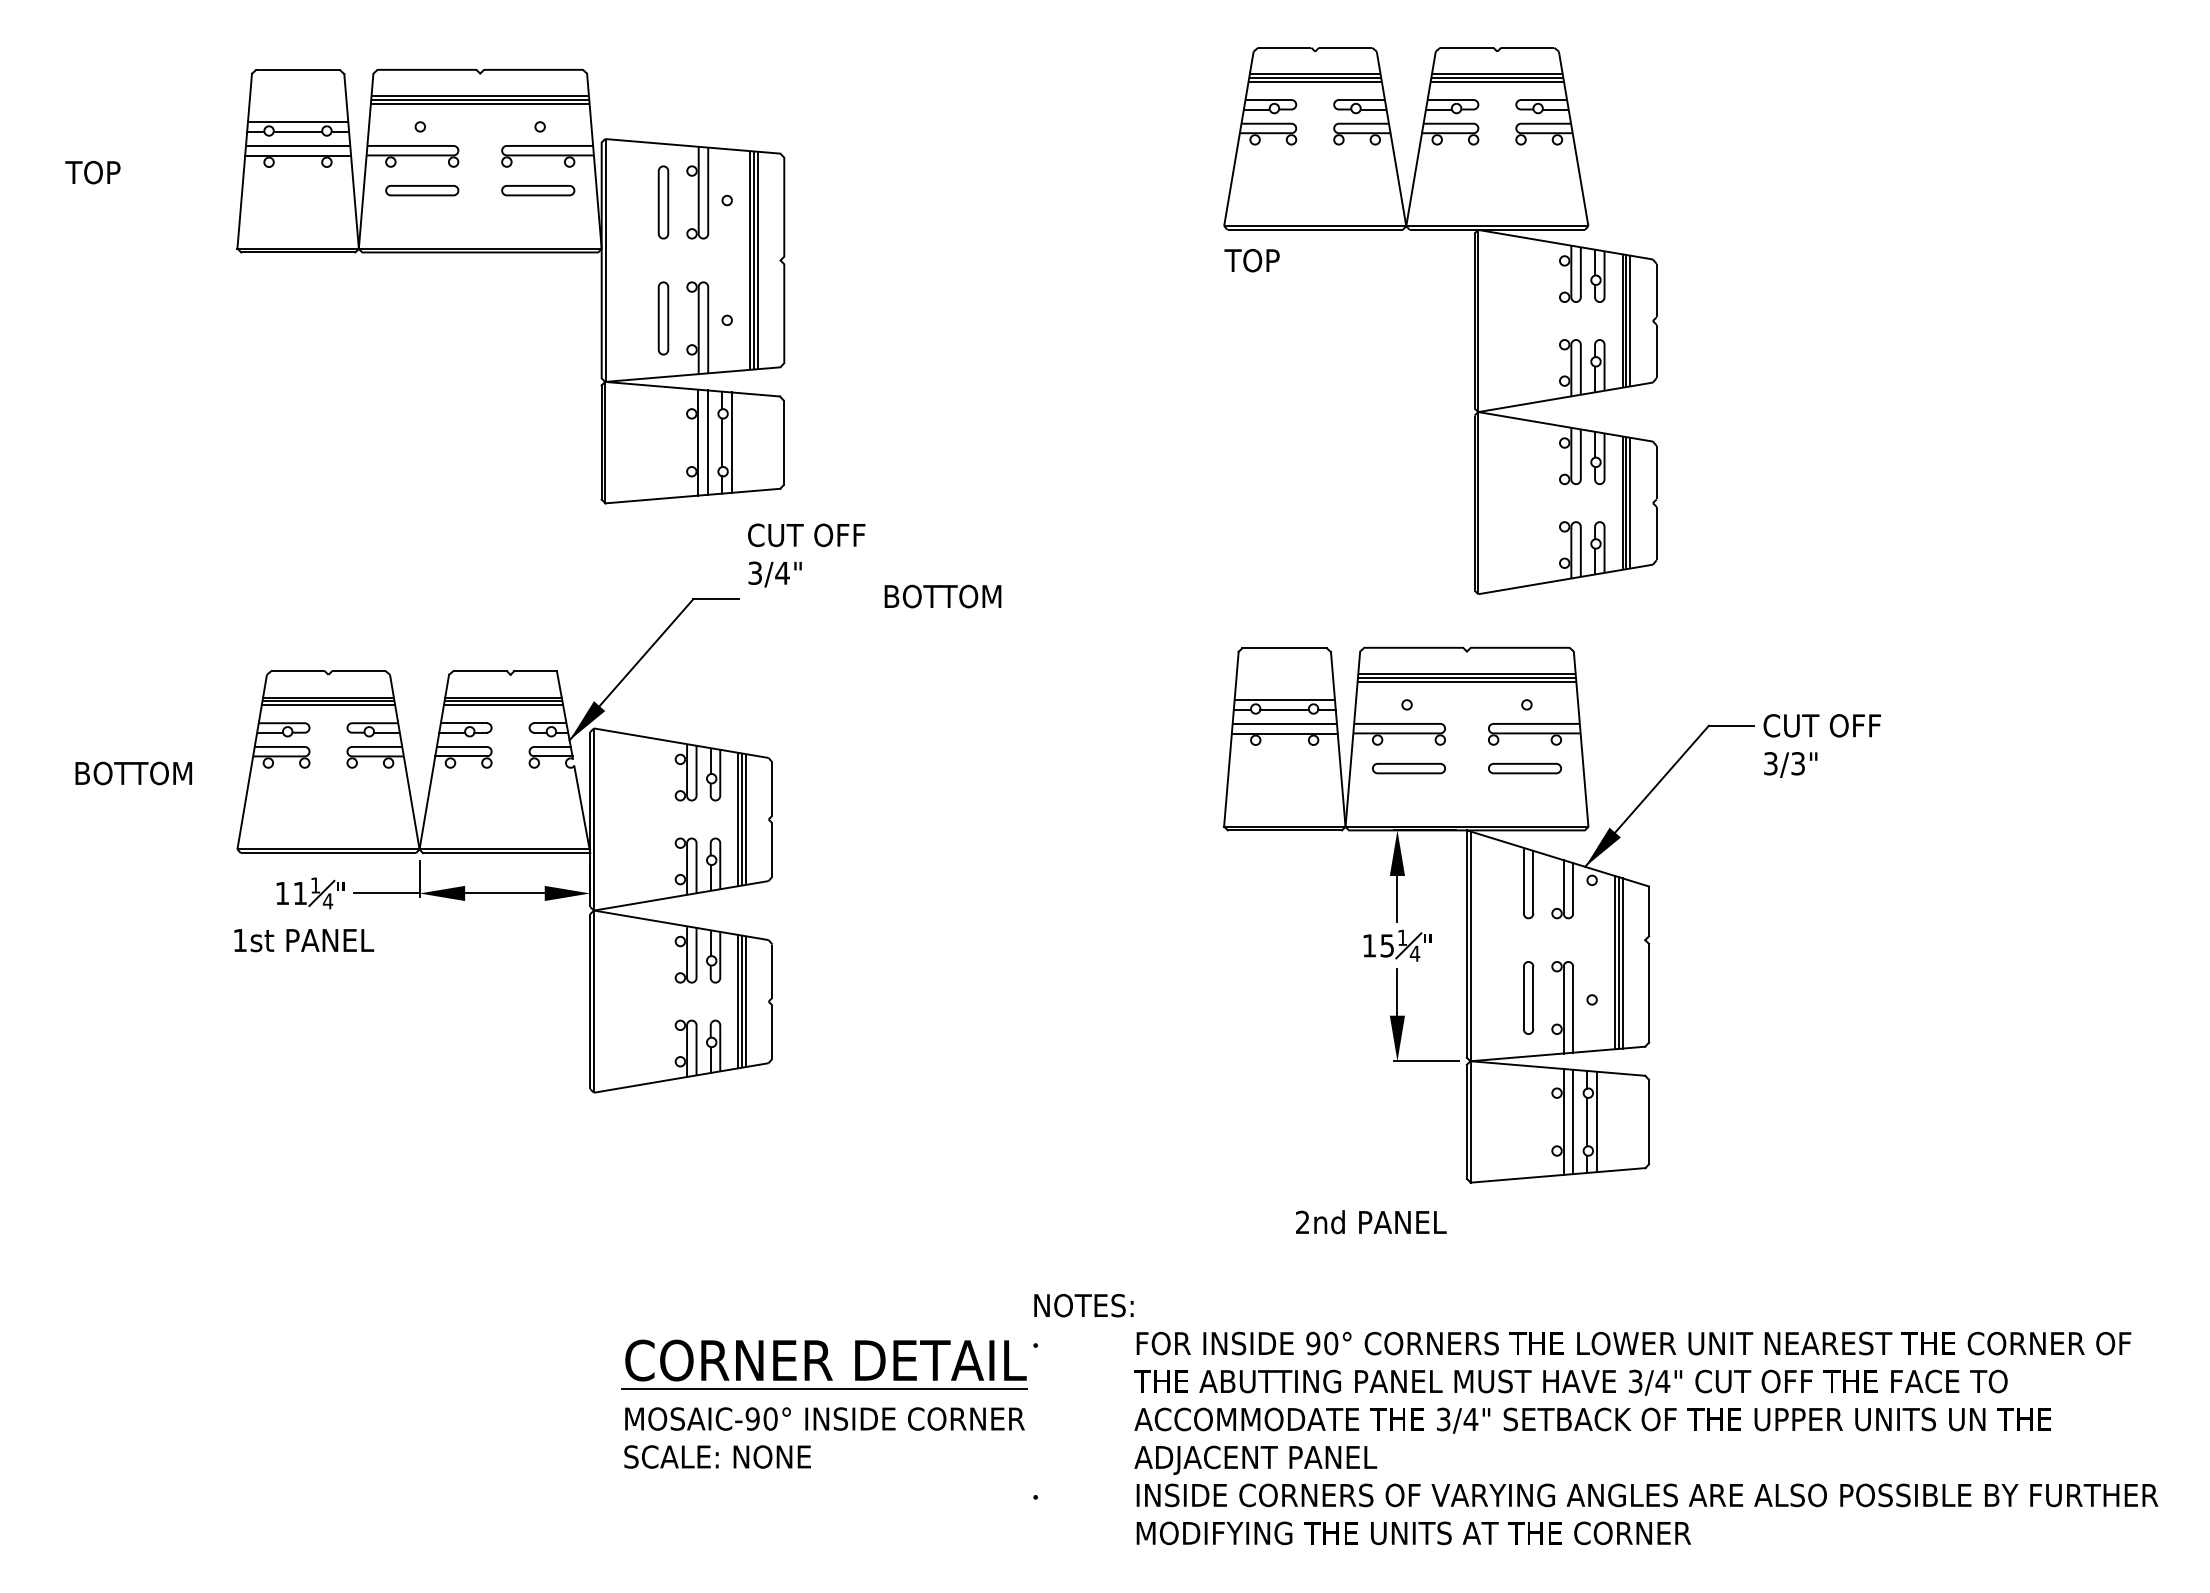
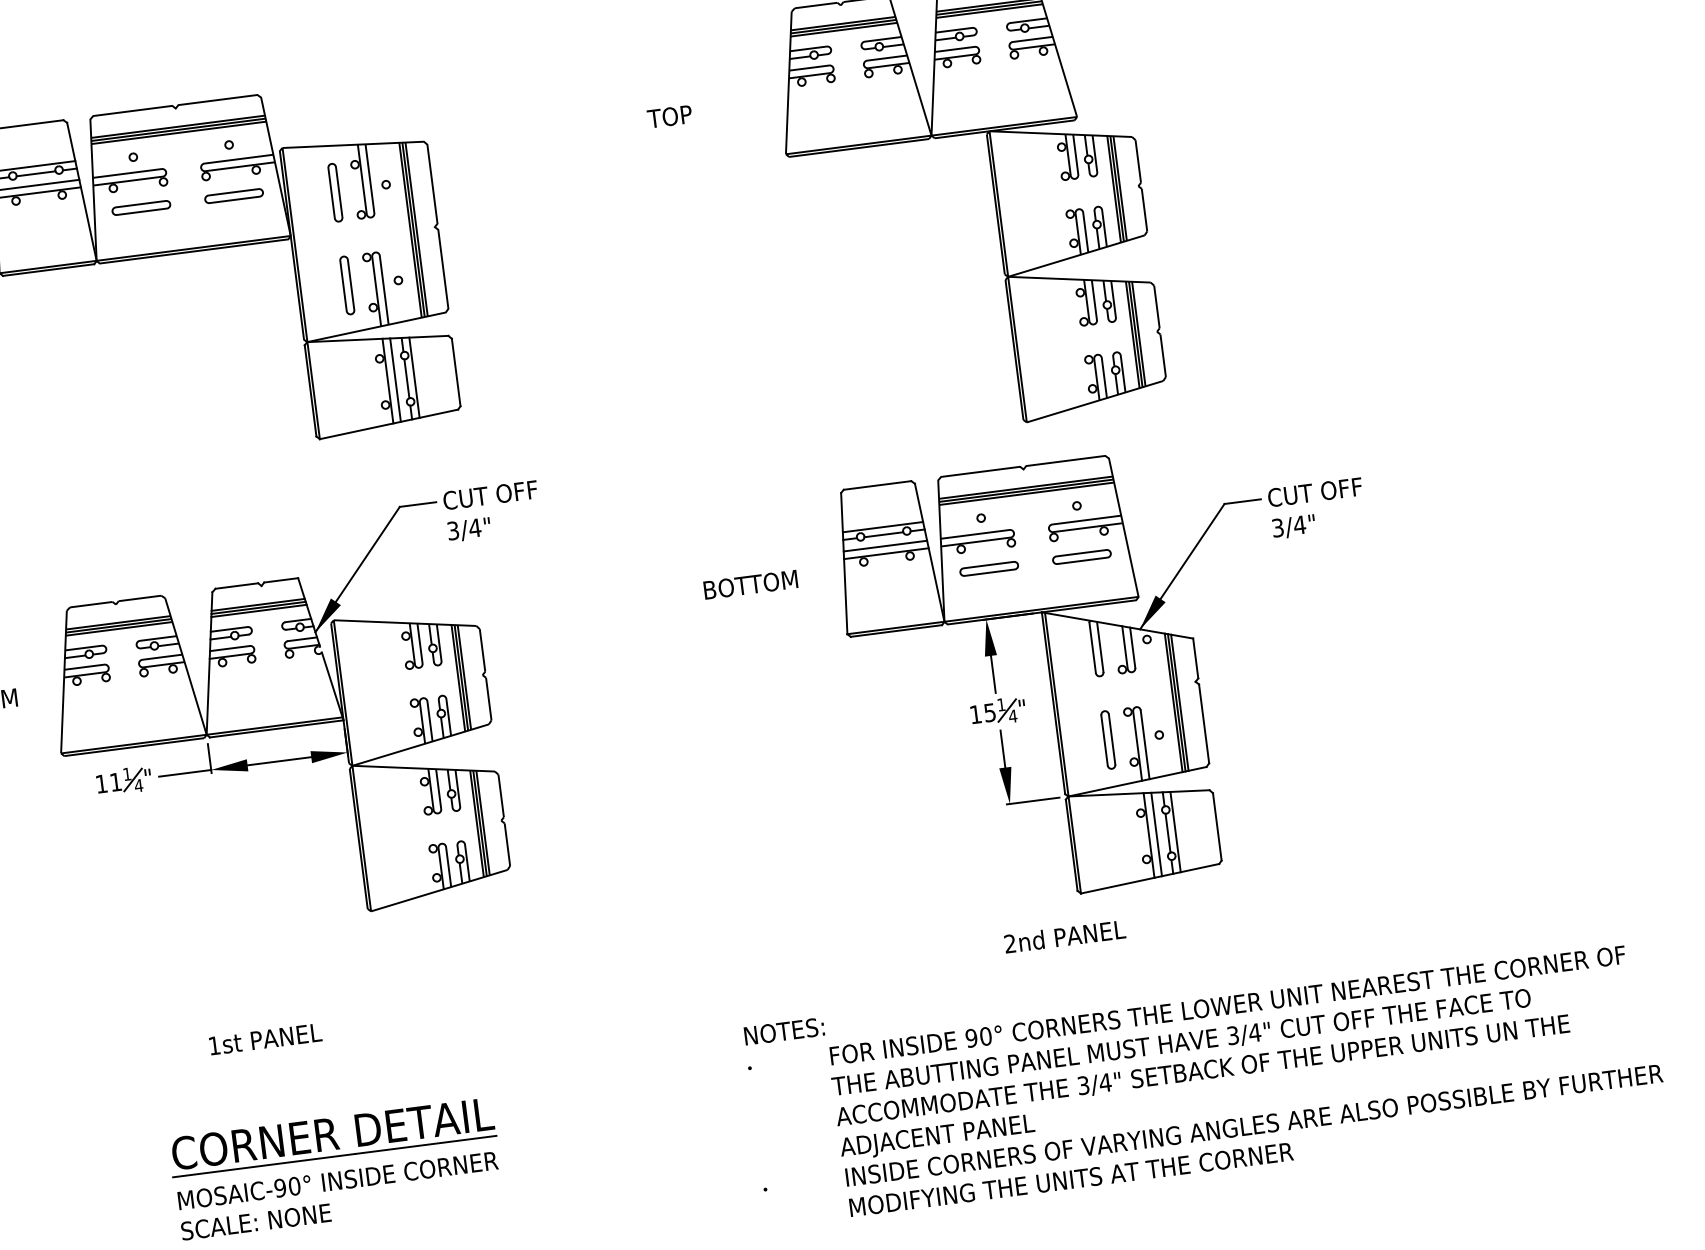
text: (1251, 260) -> (669, 116), moved
text: (806, 555) -> (492, 511), moved
text: (942, 596) -> (750, 584), moved
text: (1797, 763) -> (1299, 525), 3/3" -> 3/4"
text: (304, 940) -> (265, 1039), moved
text: (1371, 1222) -> (1065, 936), moved
part: (824, 1403) -> (336, 1168), moved

